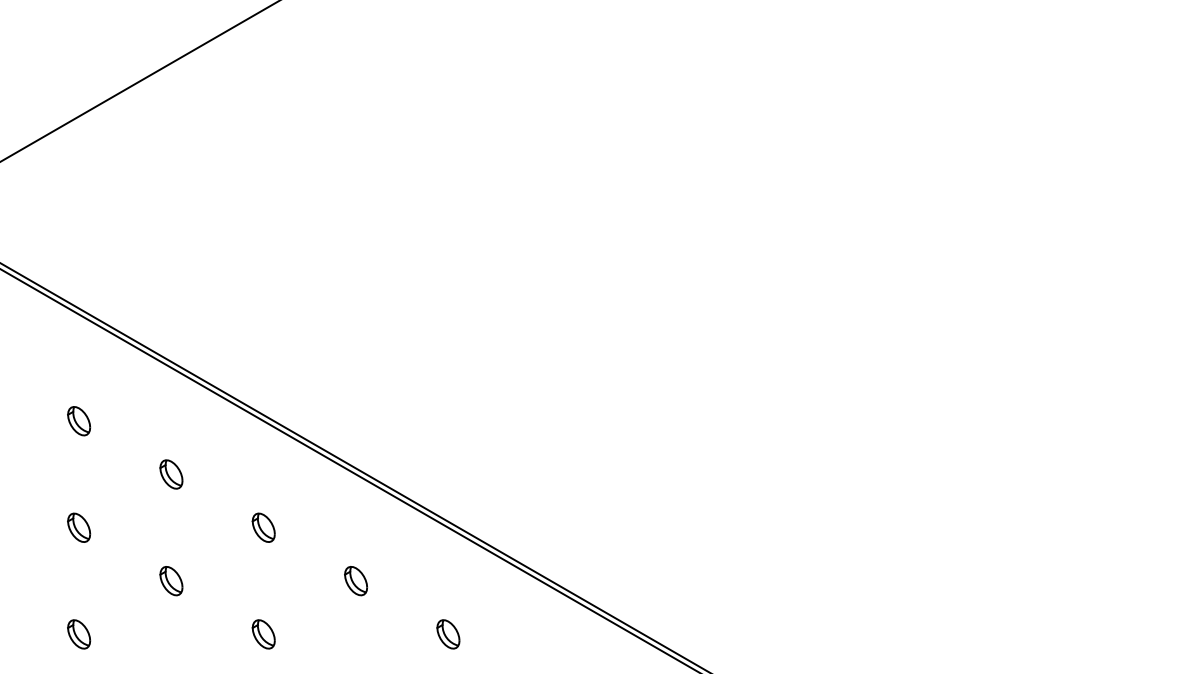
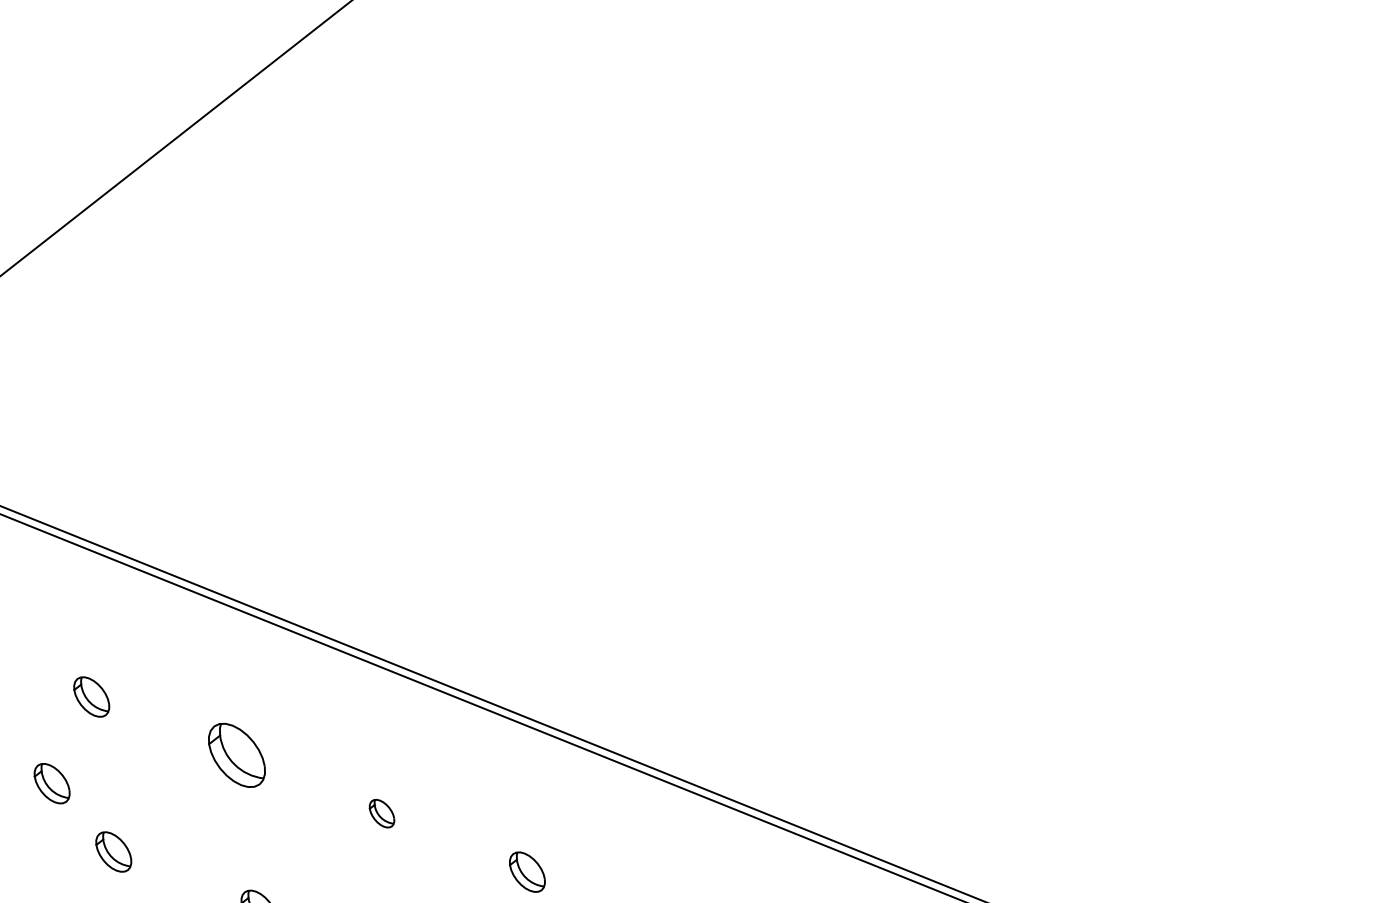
part: (171, 474) -> (236, 755), size x1.6
part: (44, 475) -> (52, 783), added
part: (263, 527) -> (381, 813), size x0.7

